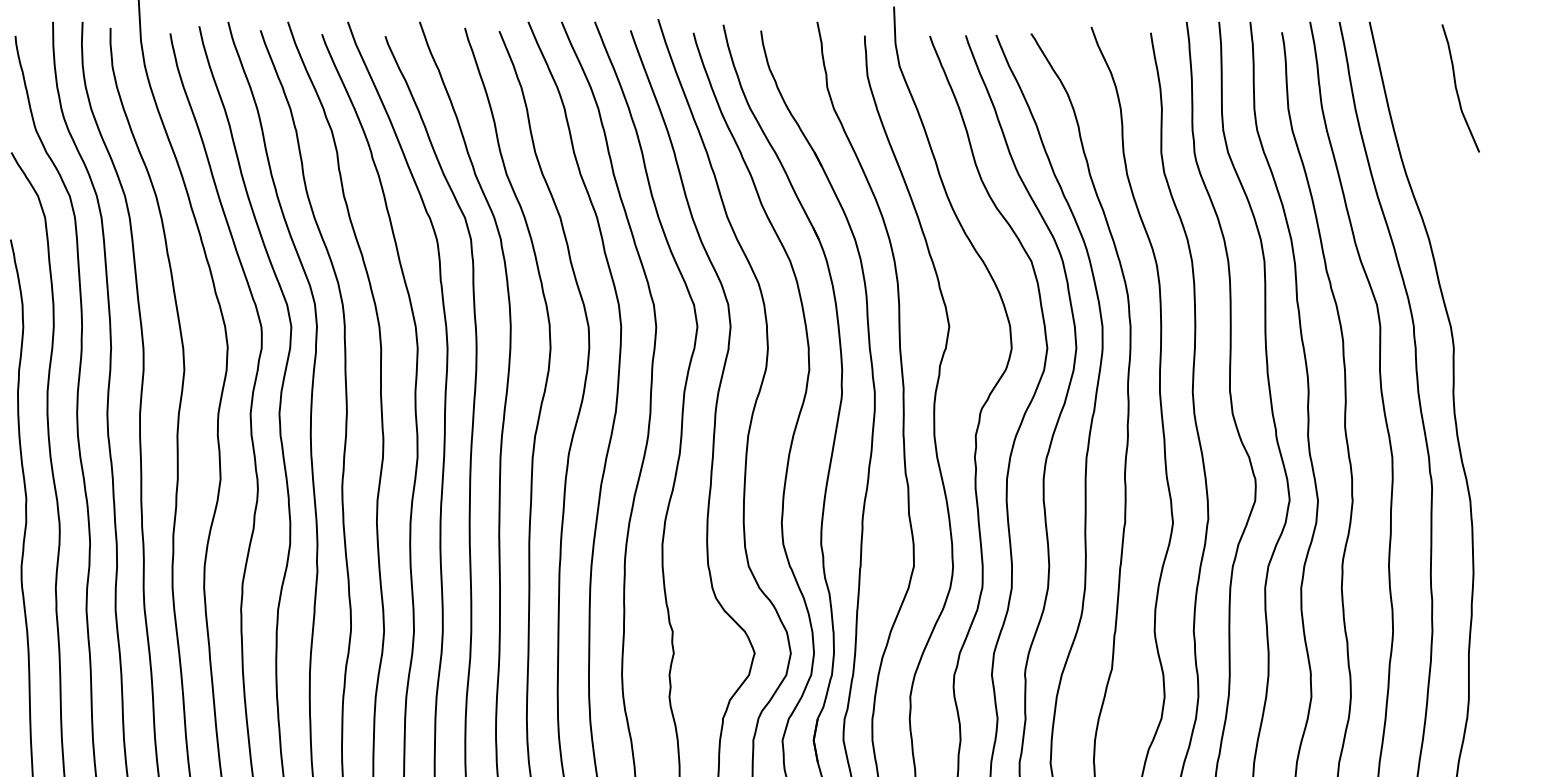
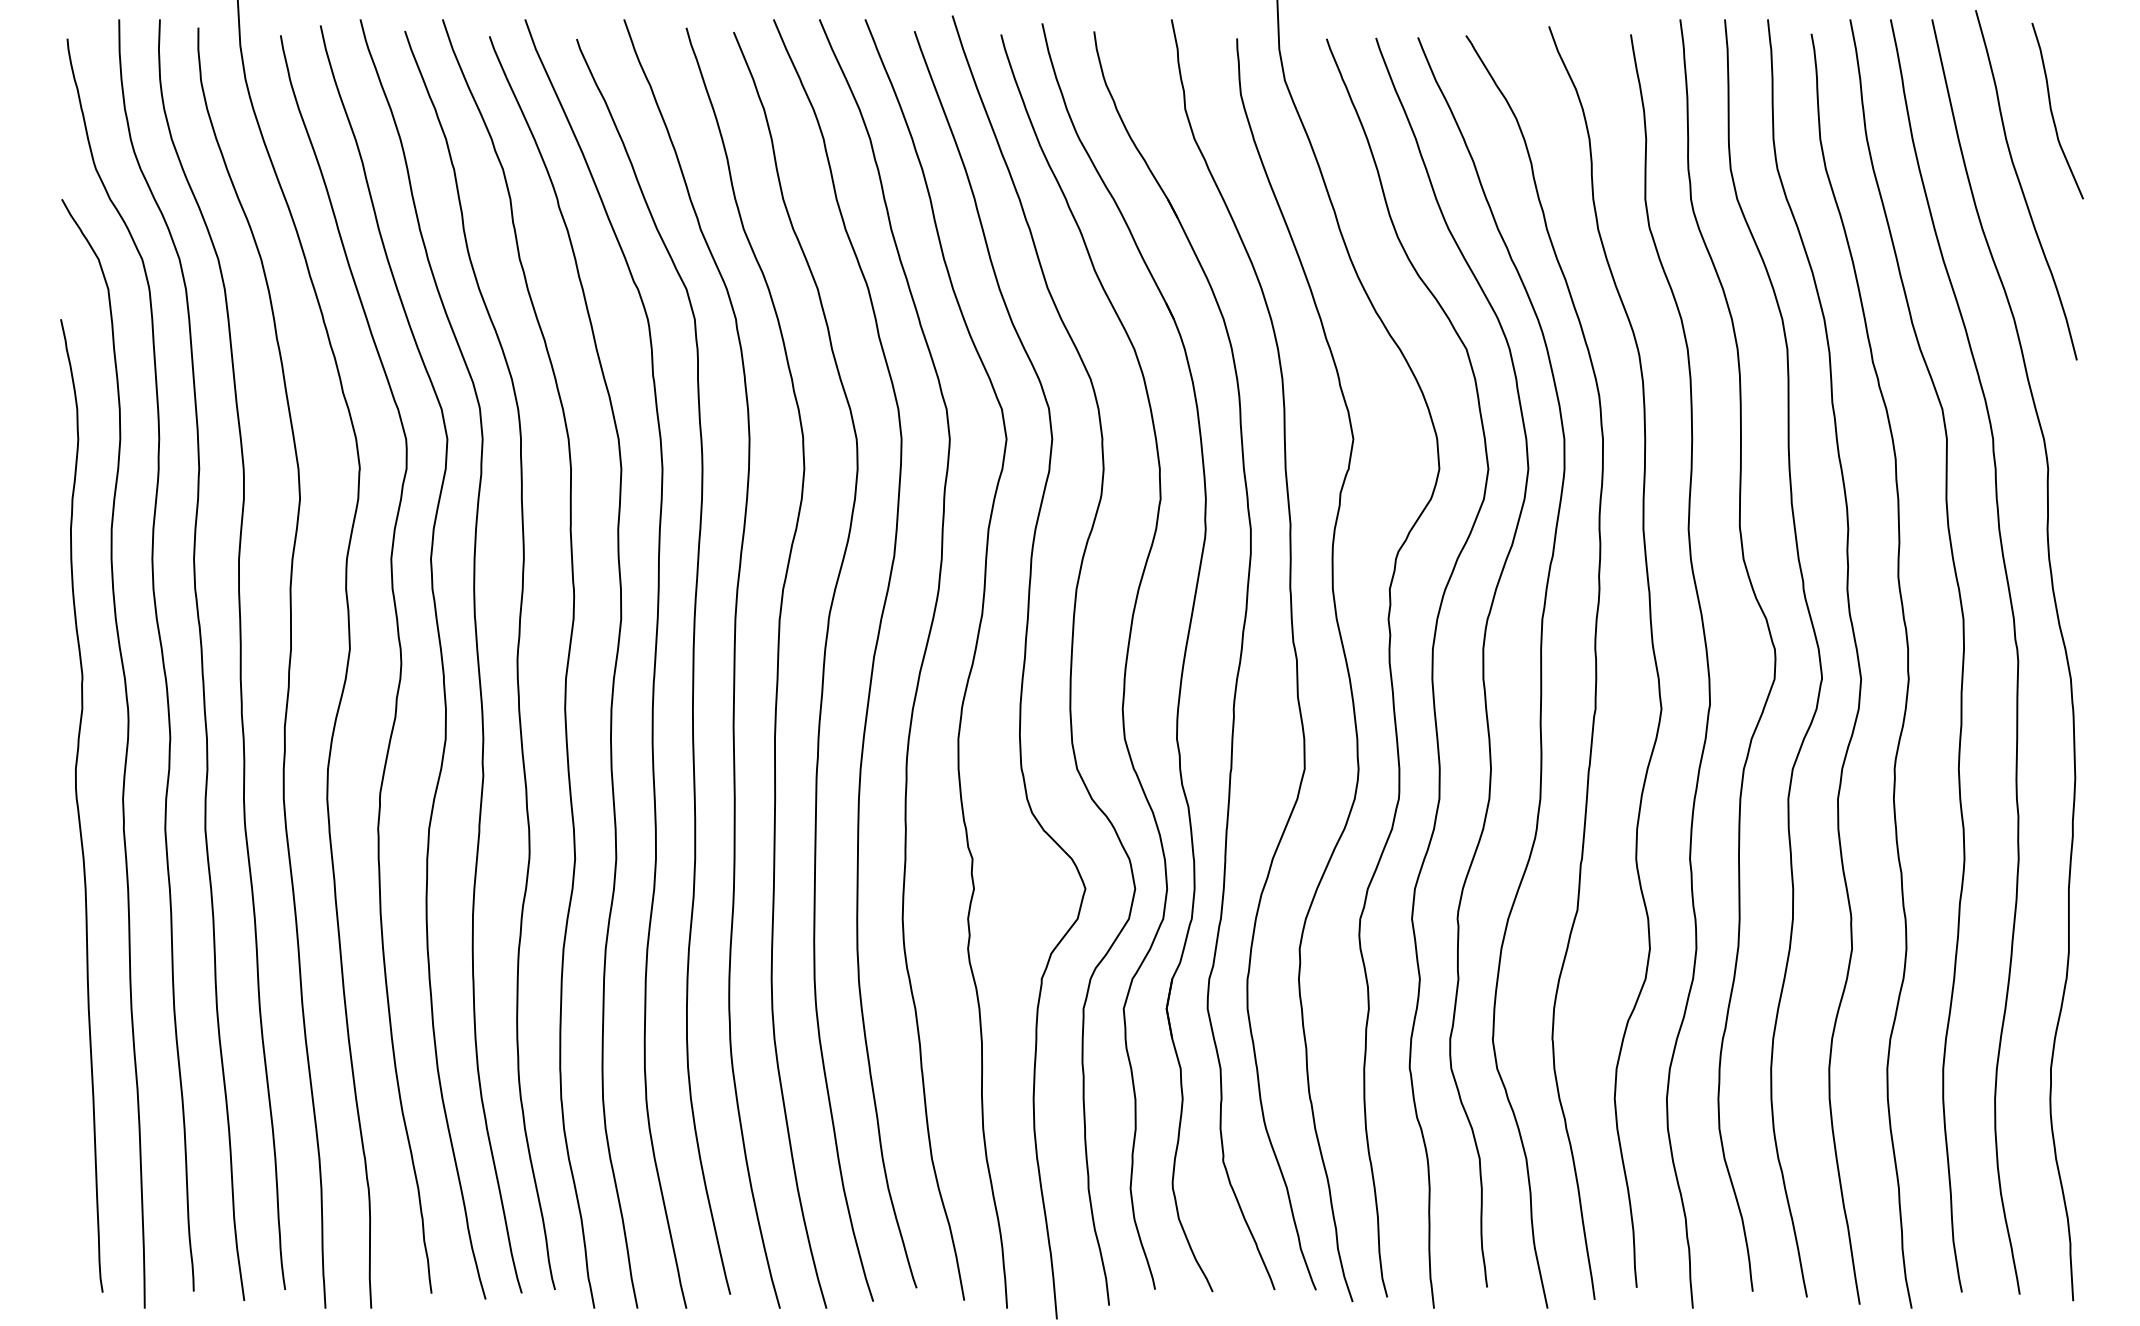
curve: (1435, 143) -> (2022, 187), added

